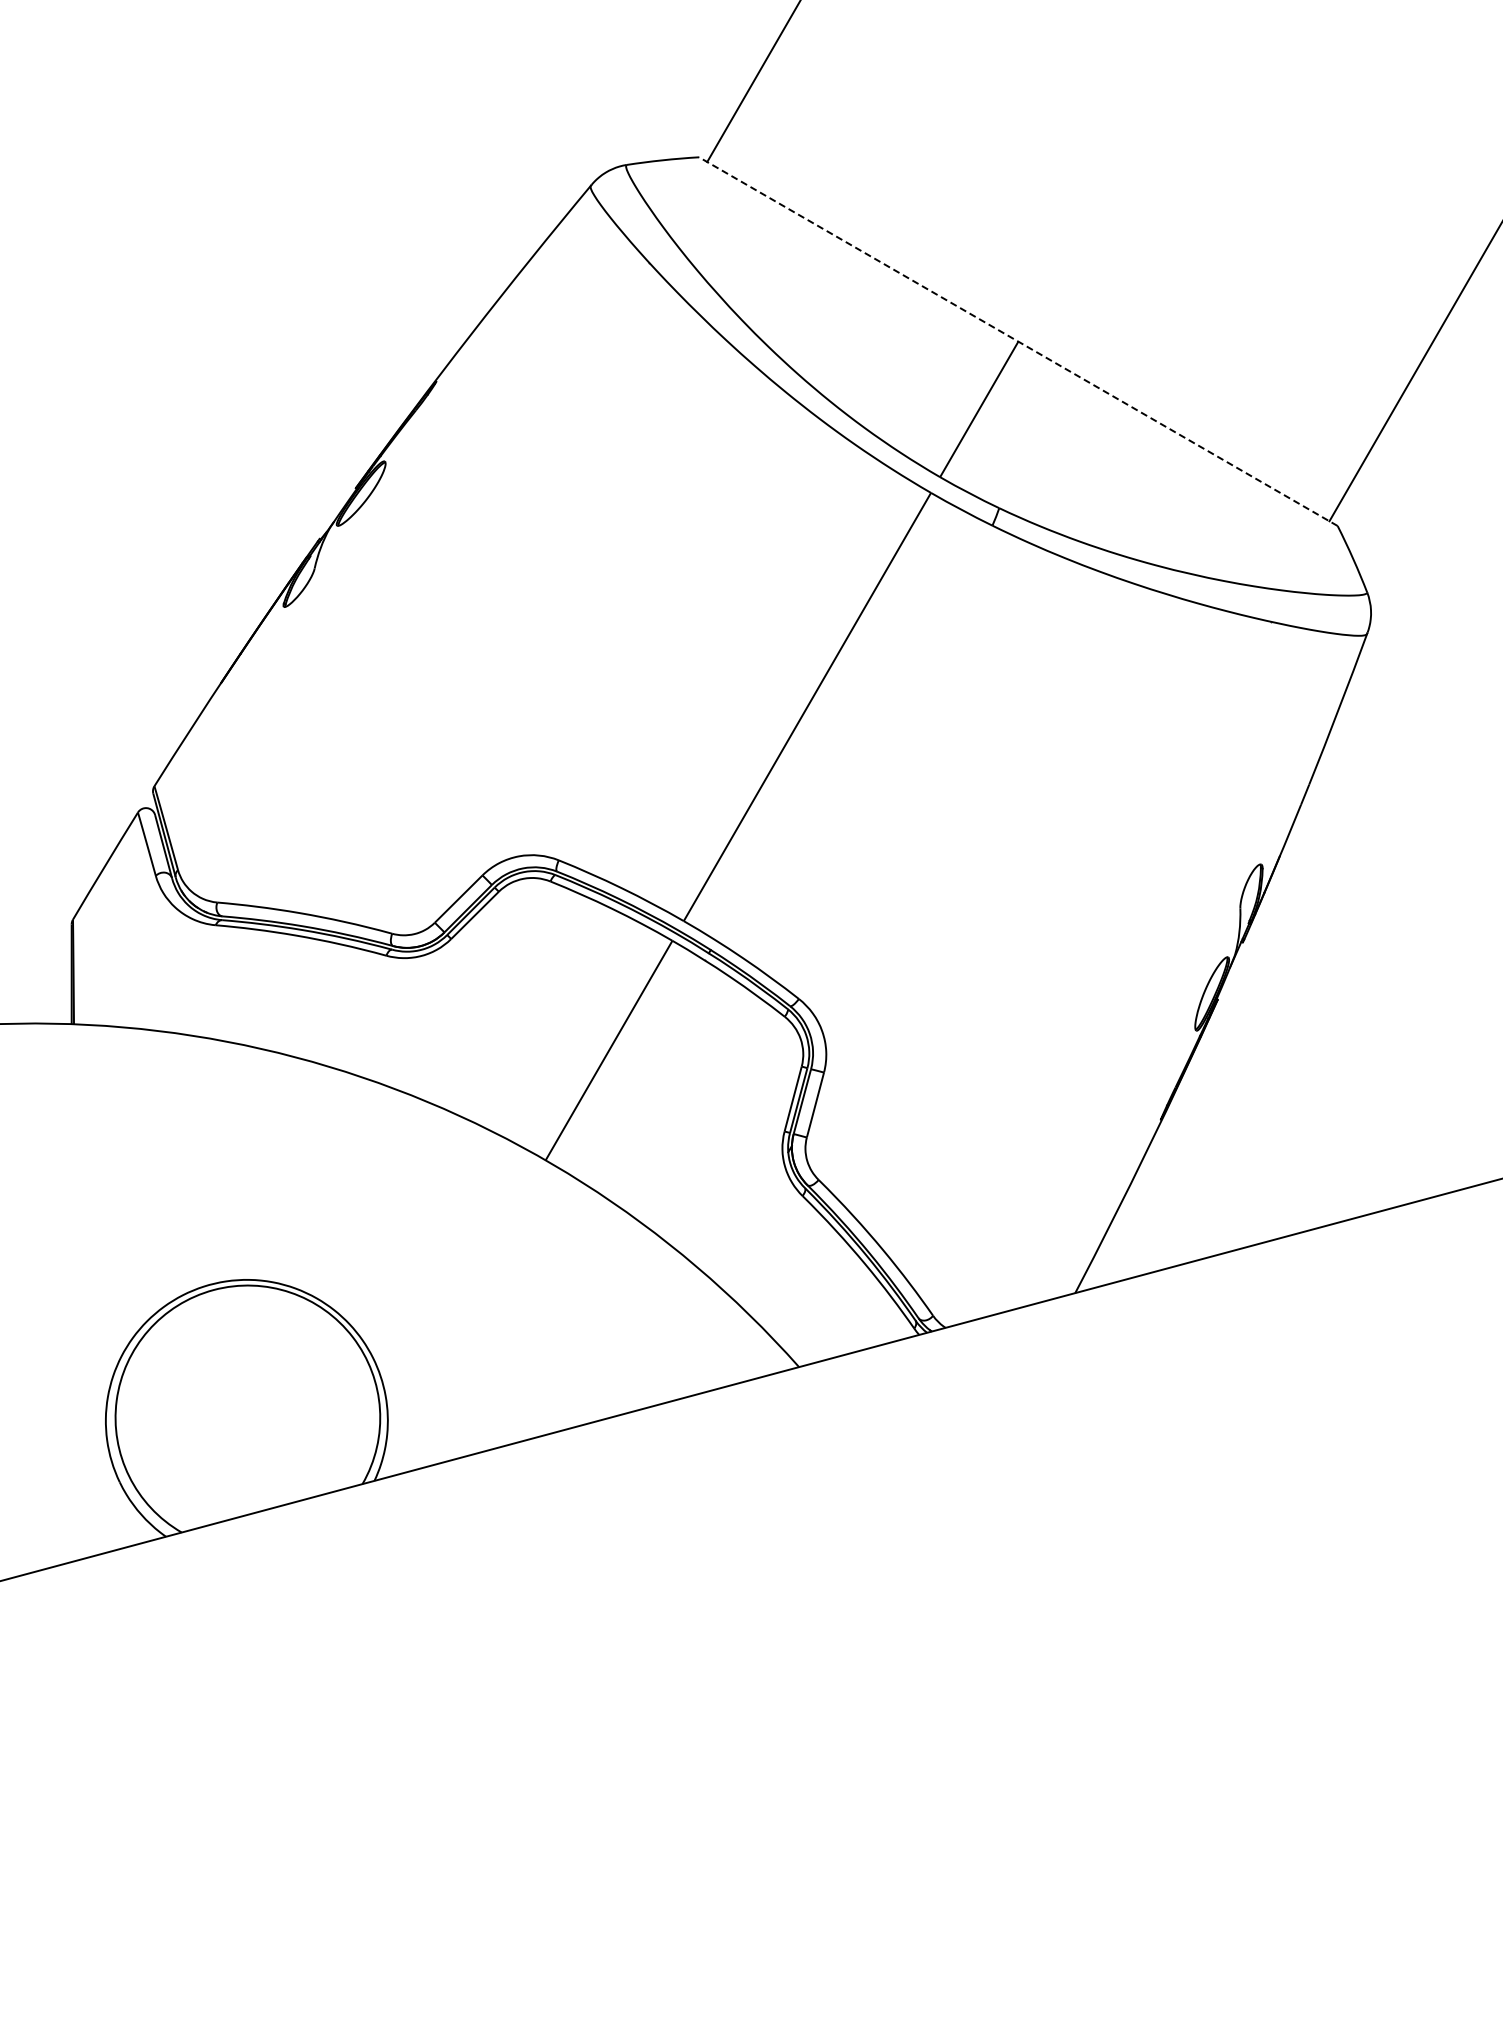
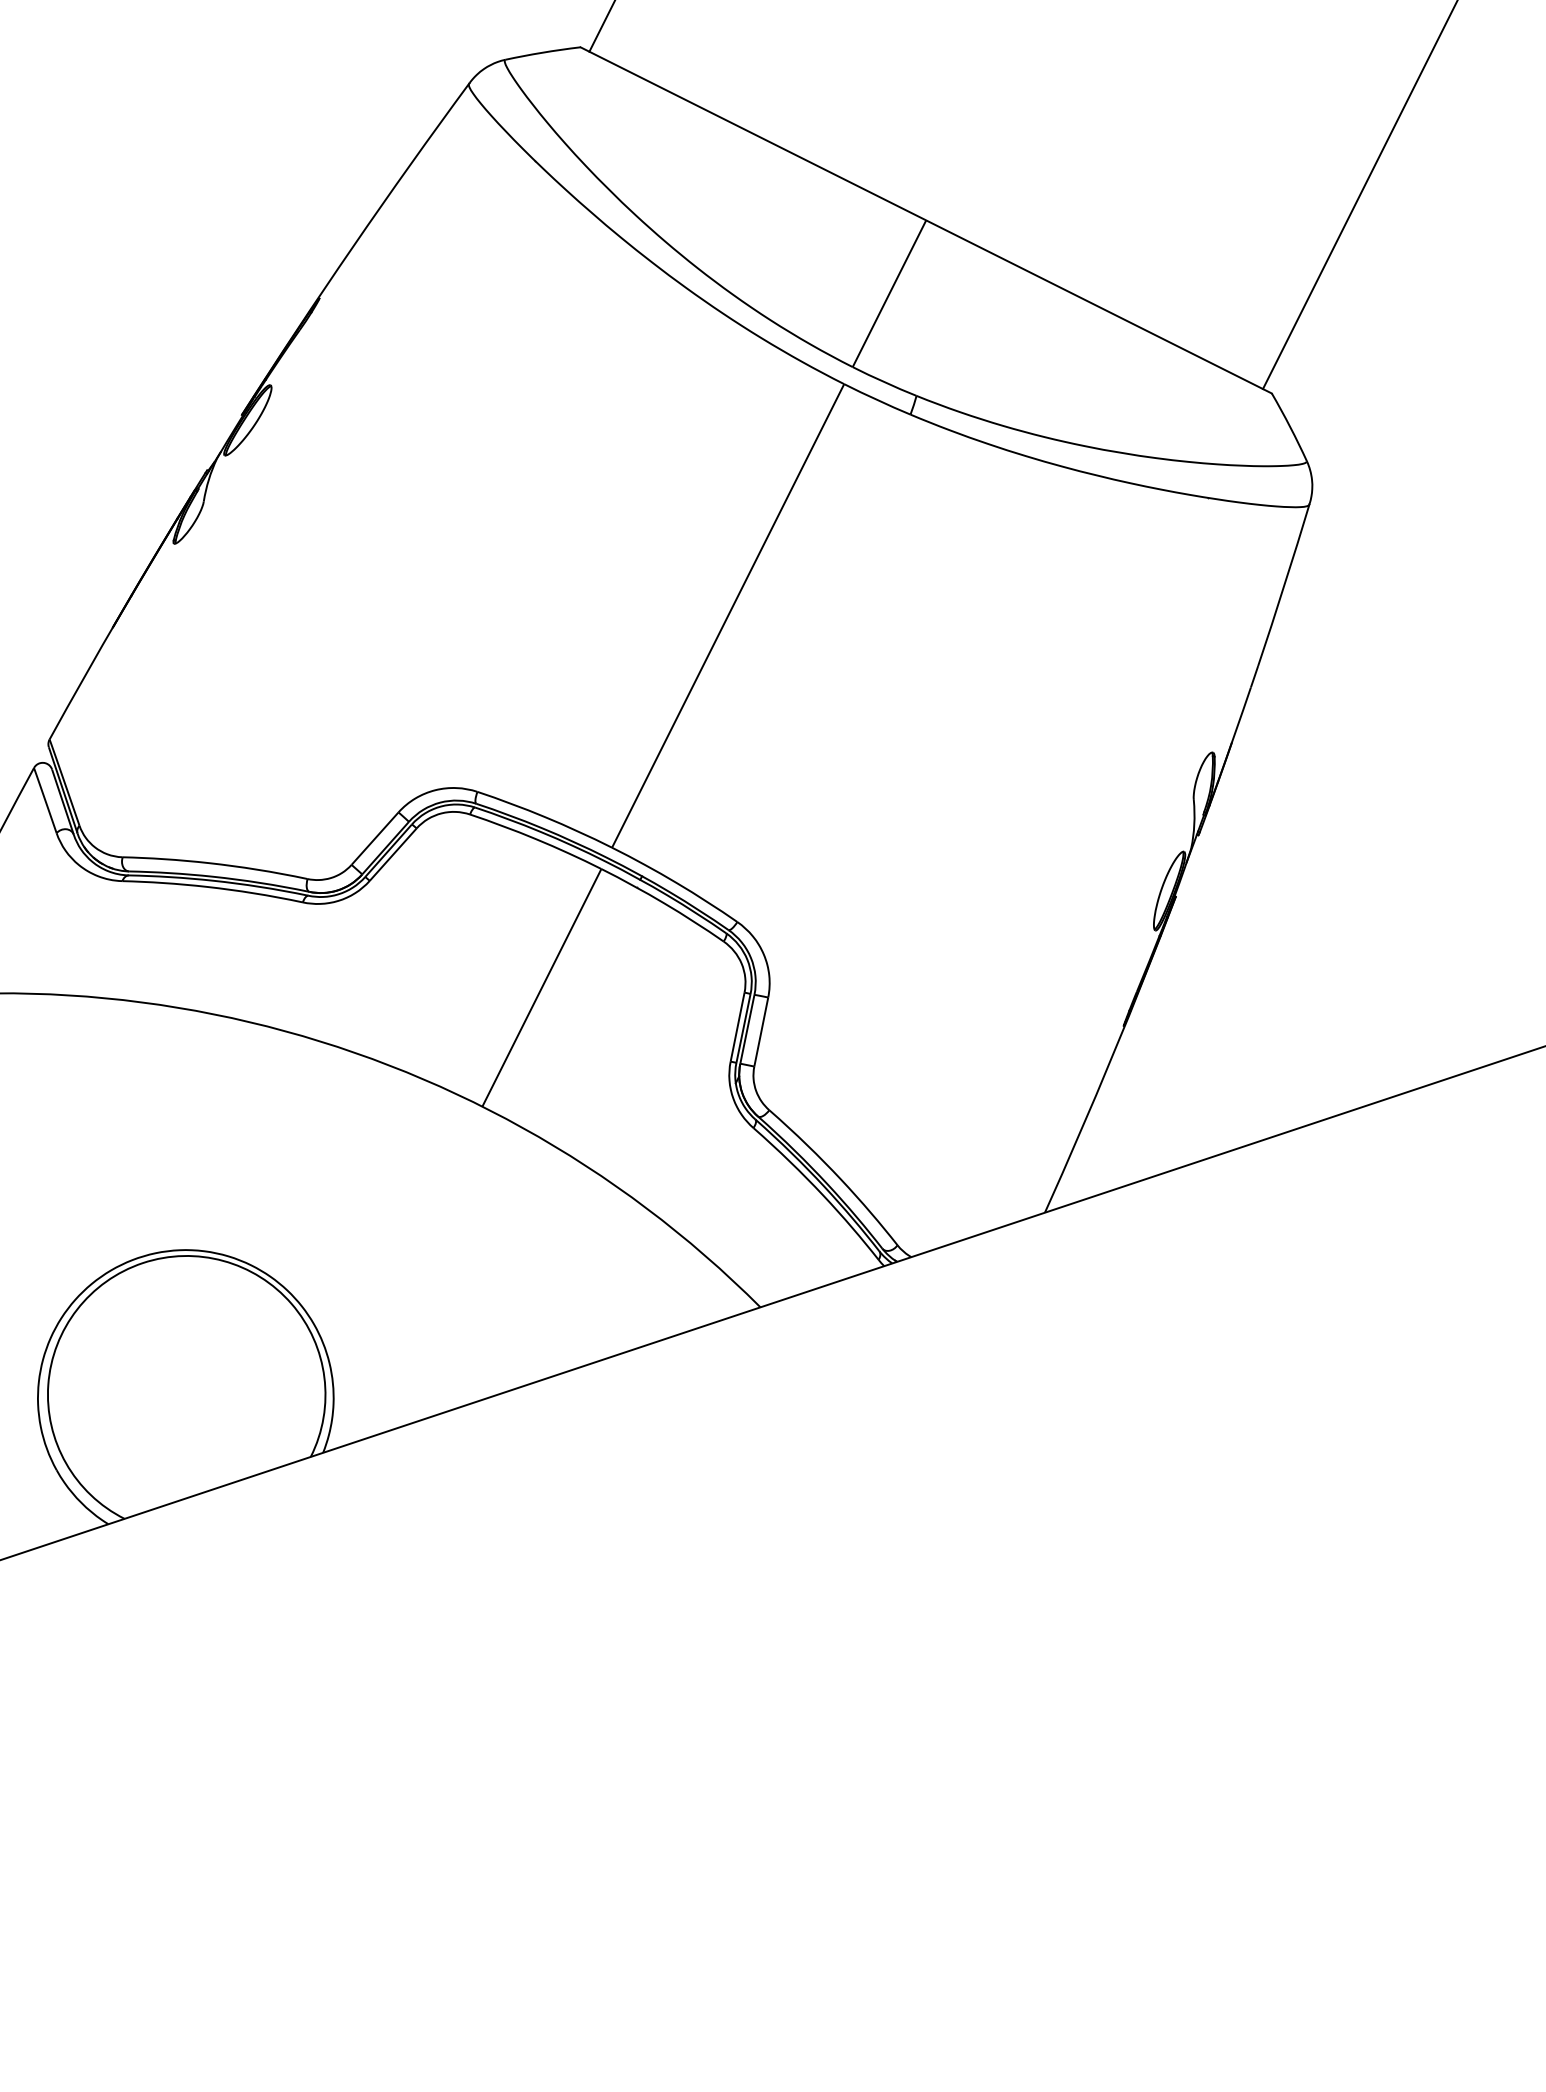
line: (1018, 341) -> (926, 220), dashed -> solid

